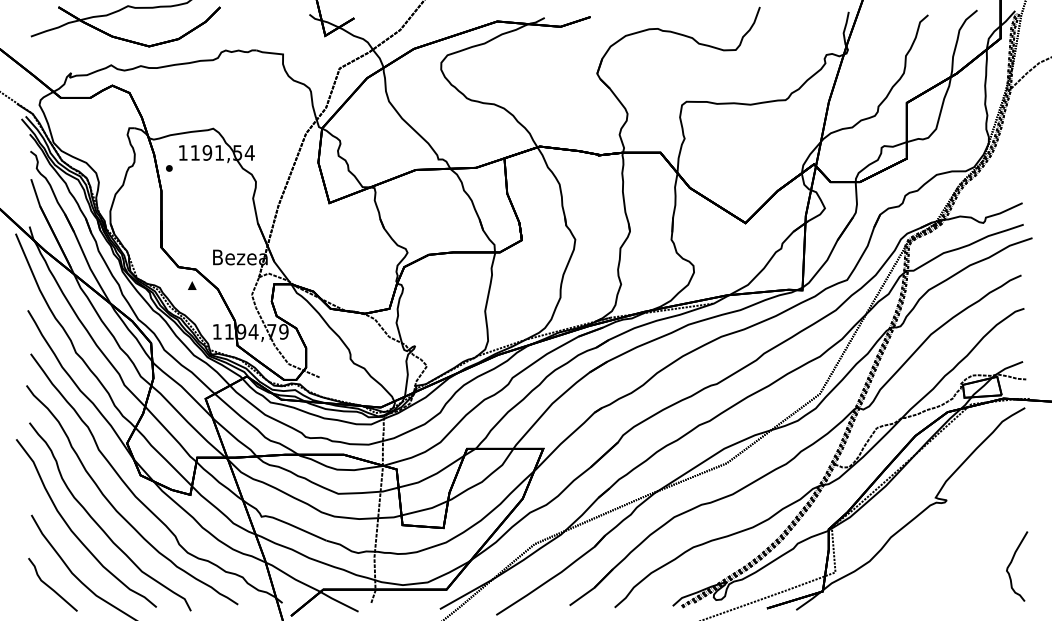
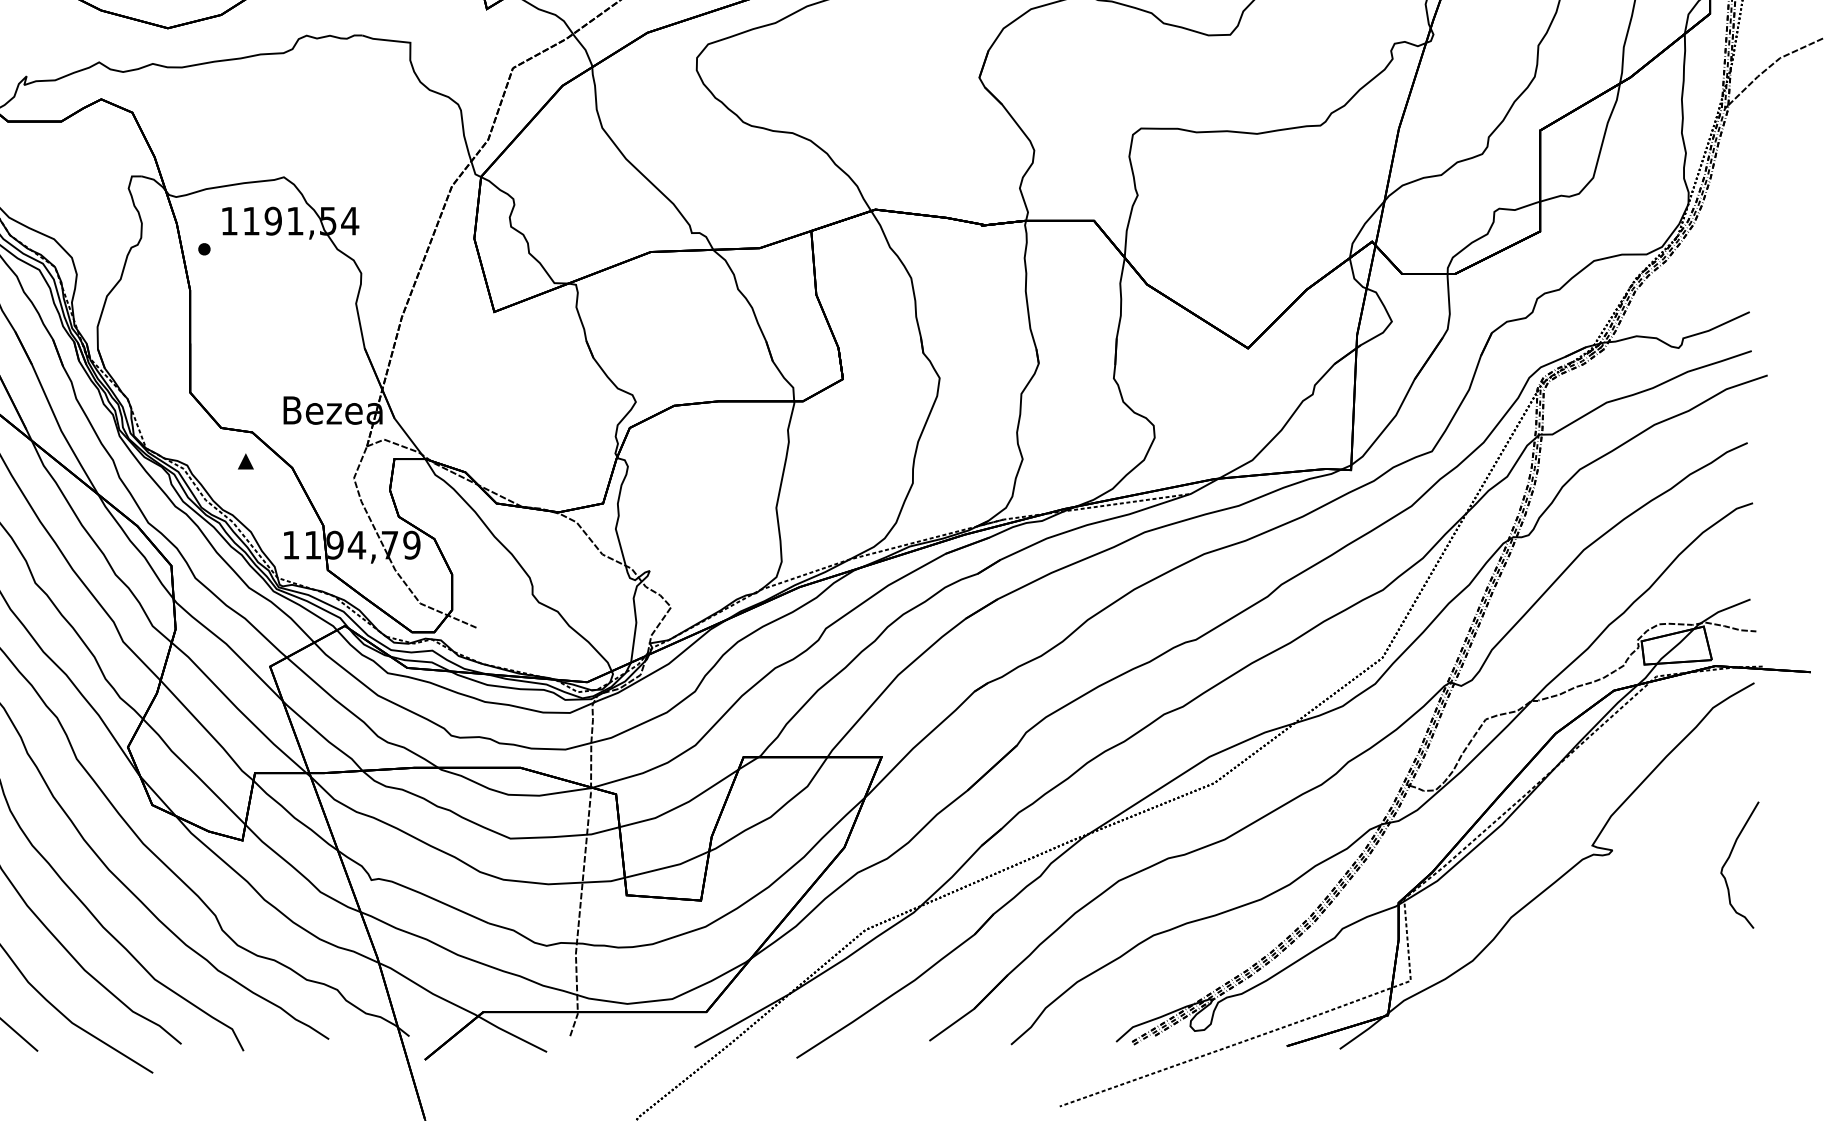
curve: (1012, 562) -> (1731, 857), moved

